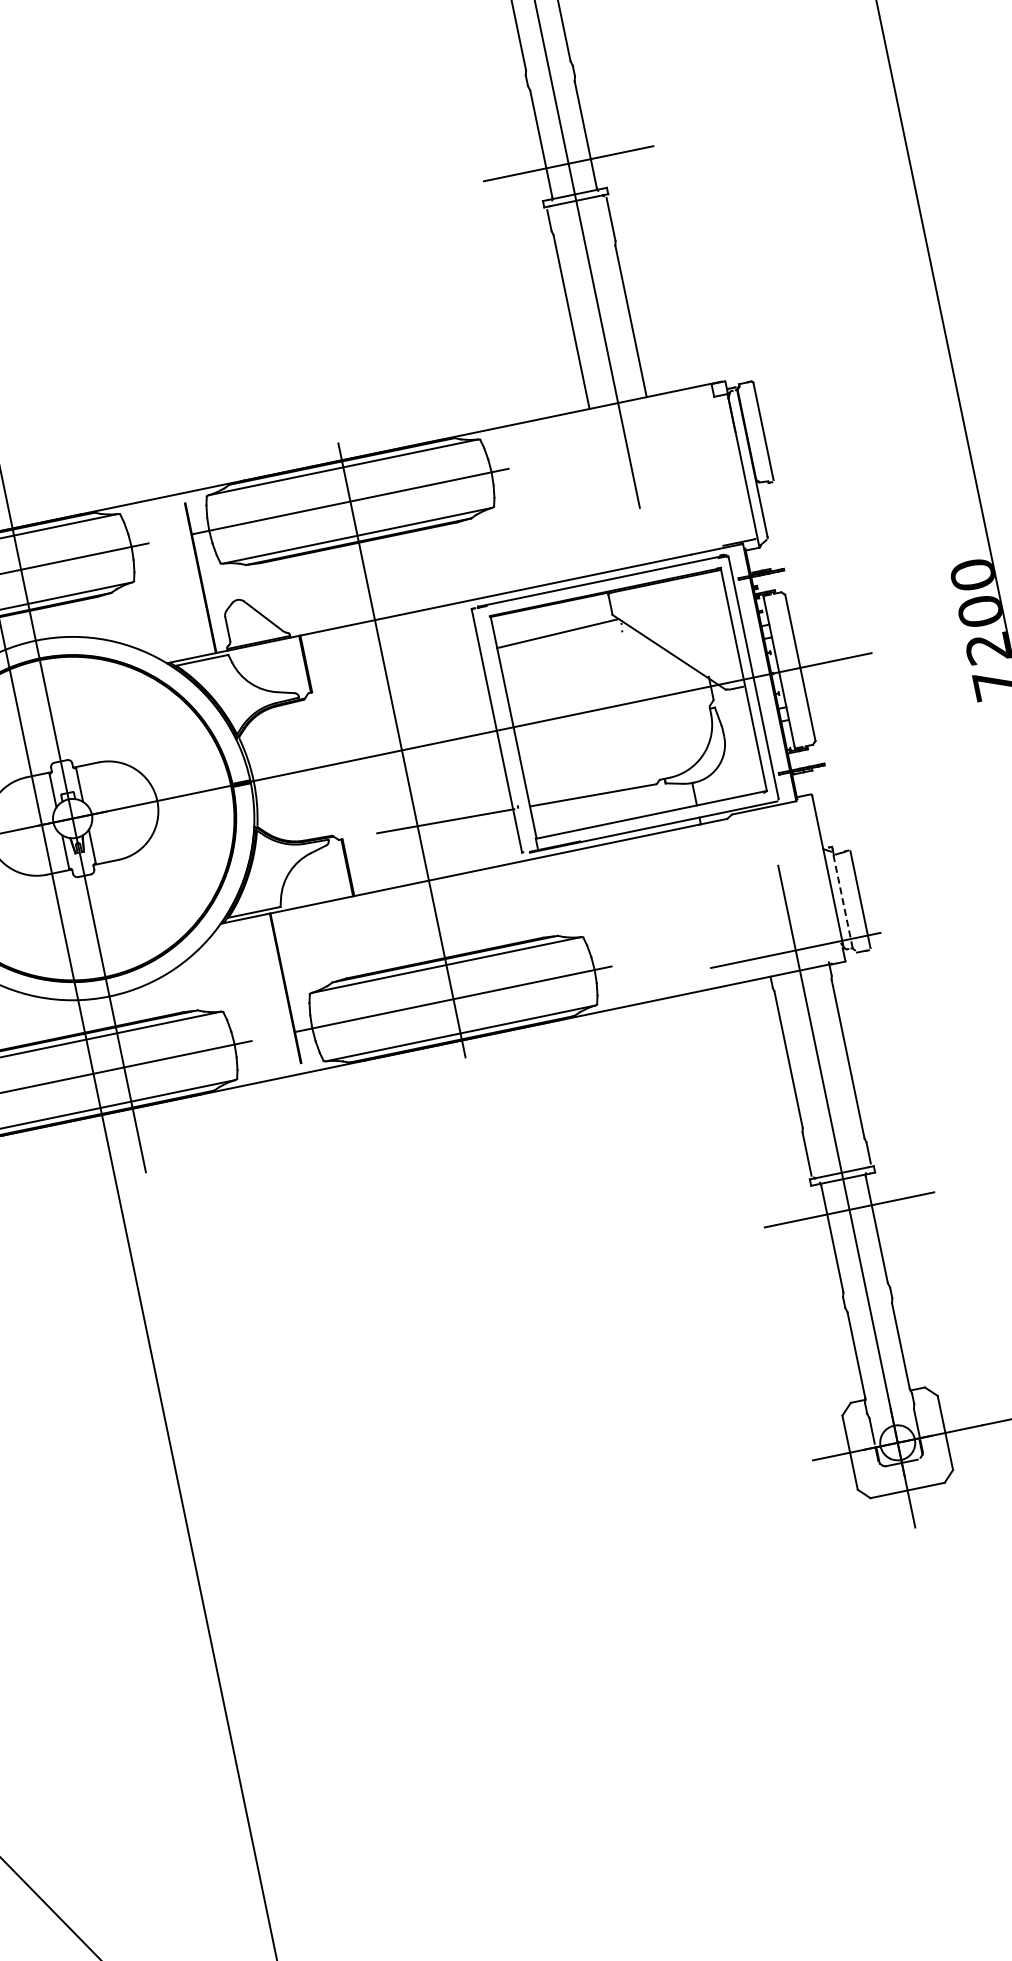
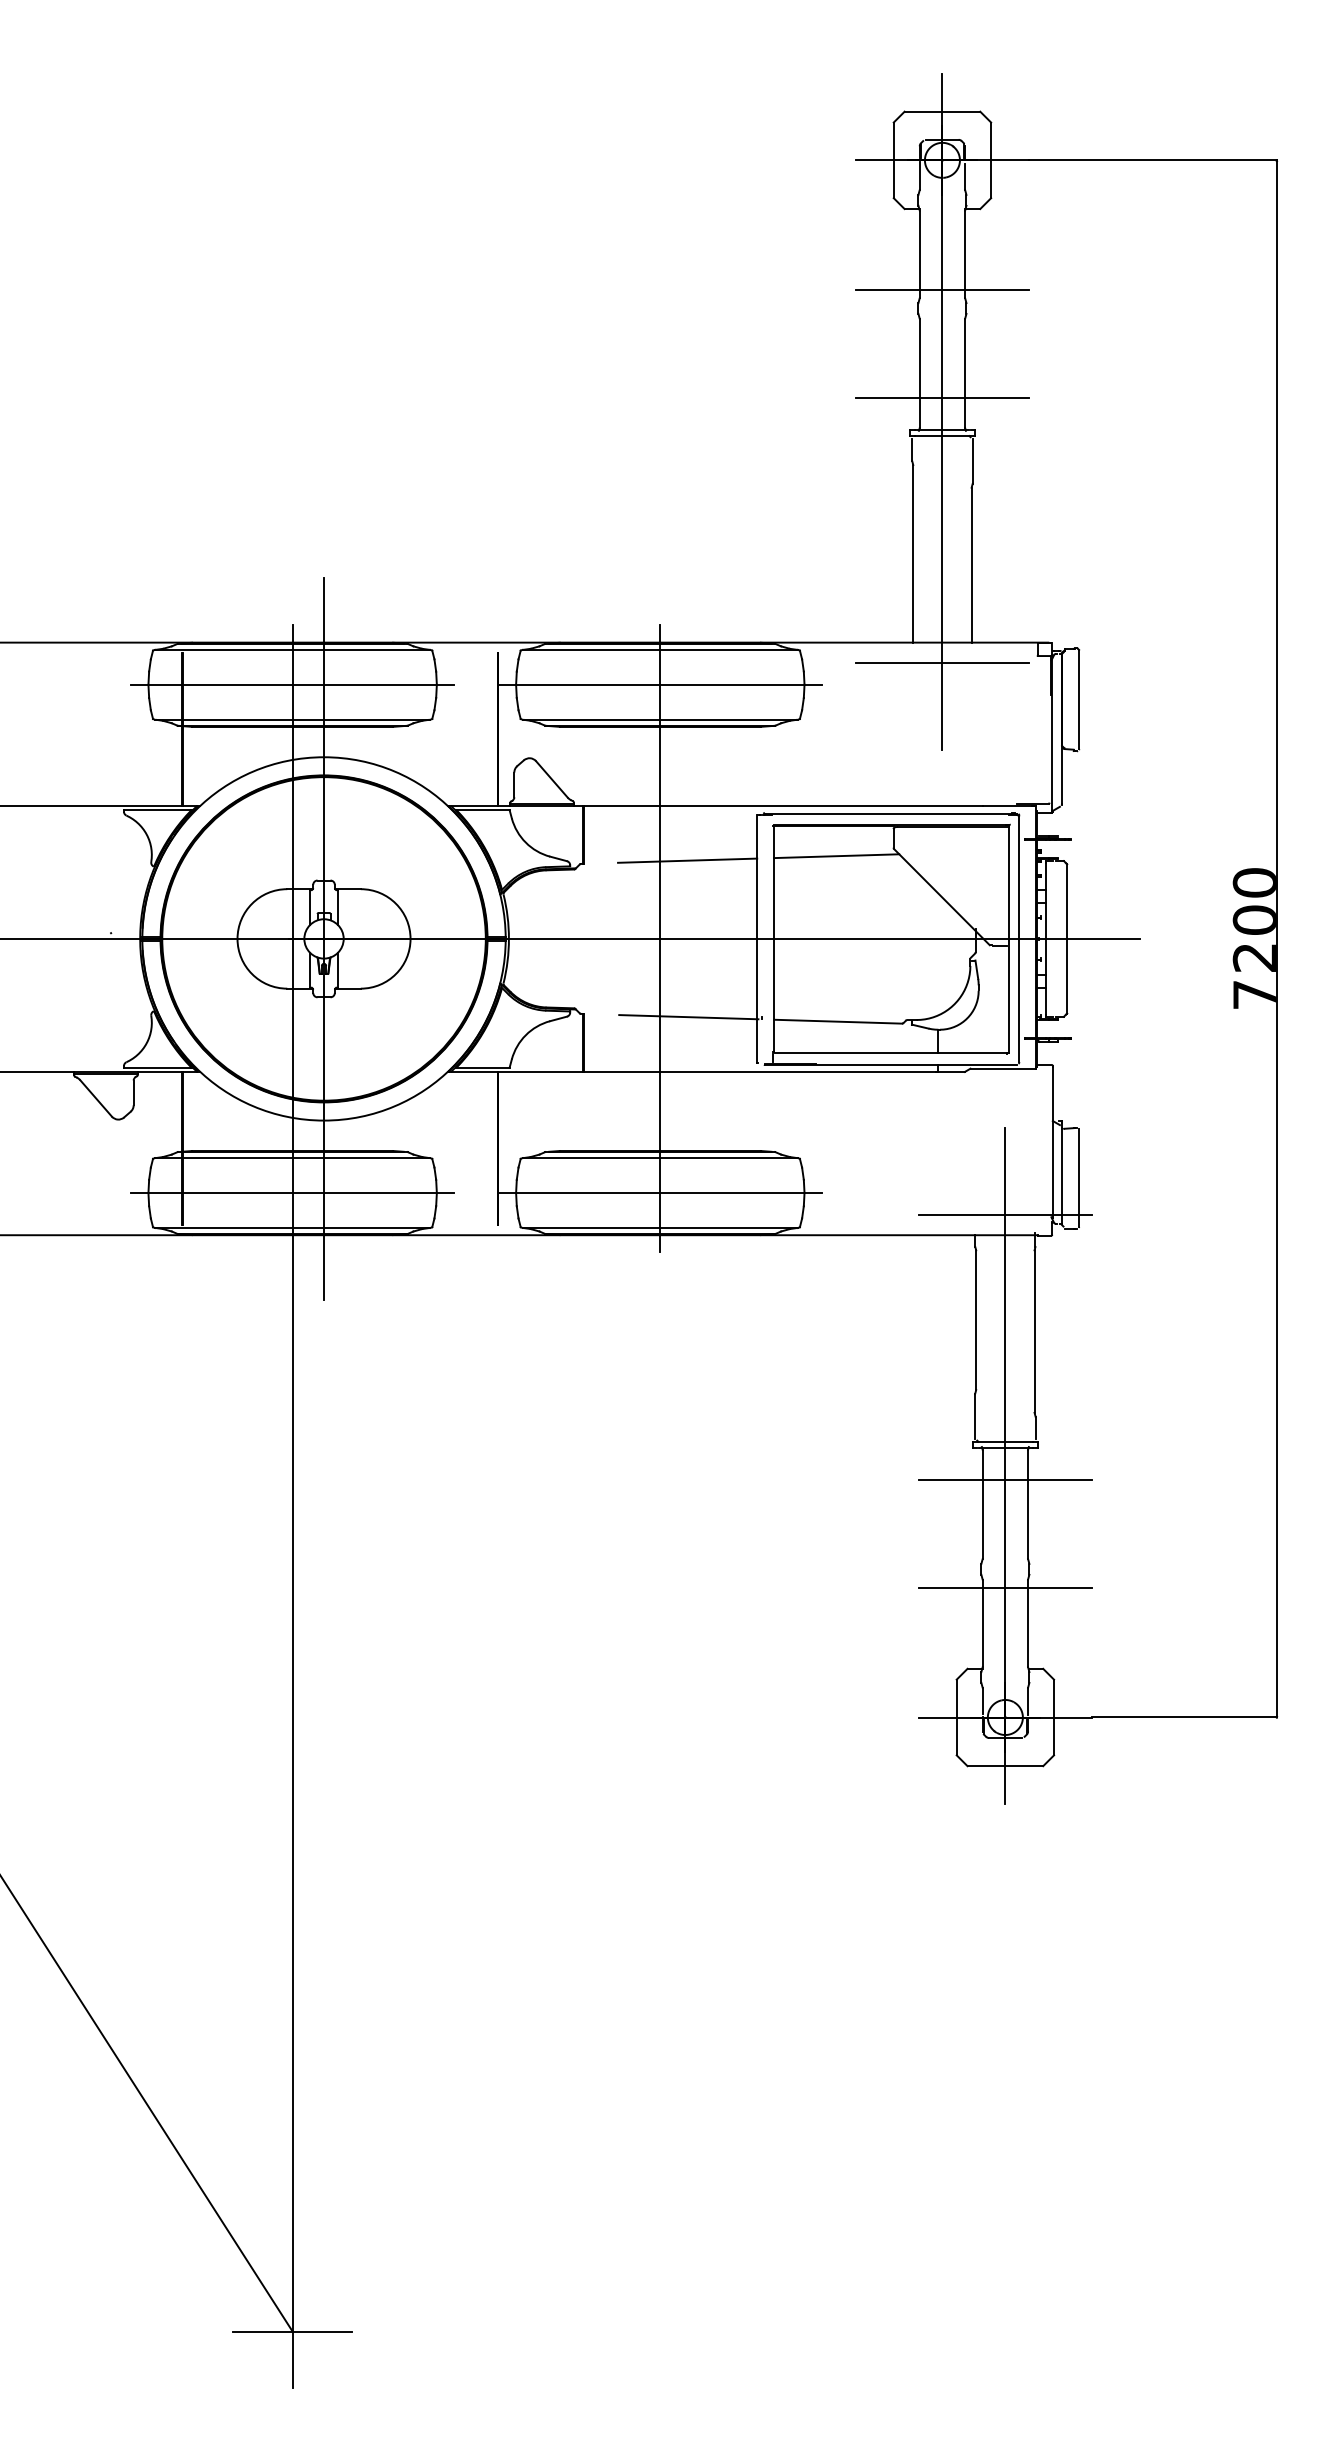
line: (545, 58) -> (941, 290), added
line: (621, 423) -> (941, 663), added
line: (412, 668) -> (687, 860), added
line: (842, 900) -> (1061, 1175), dashed -> solid
line: (870, 1315) -> (1004, 1587), added

